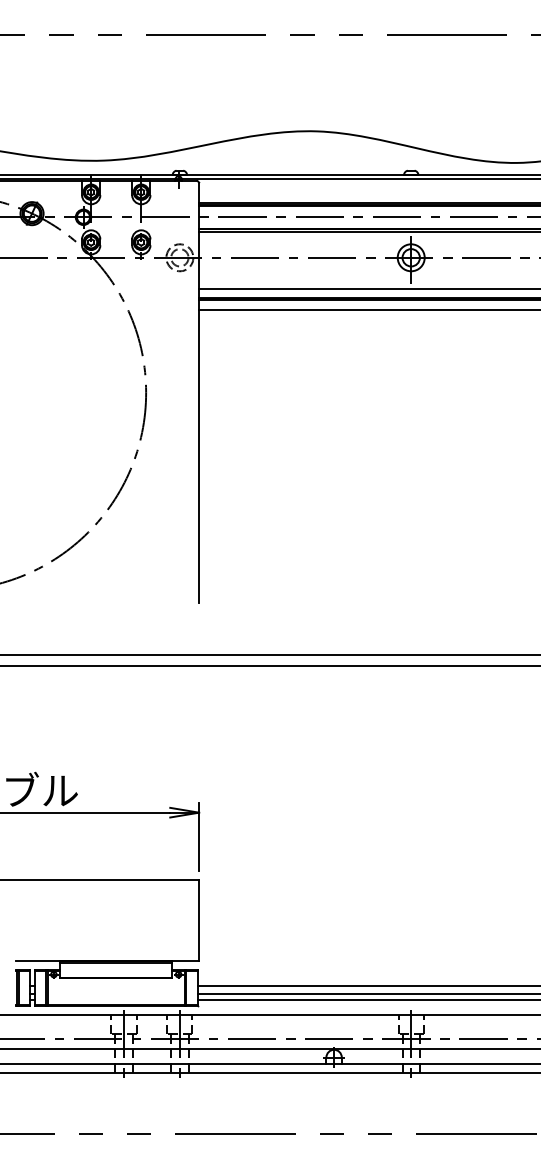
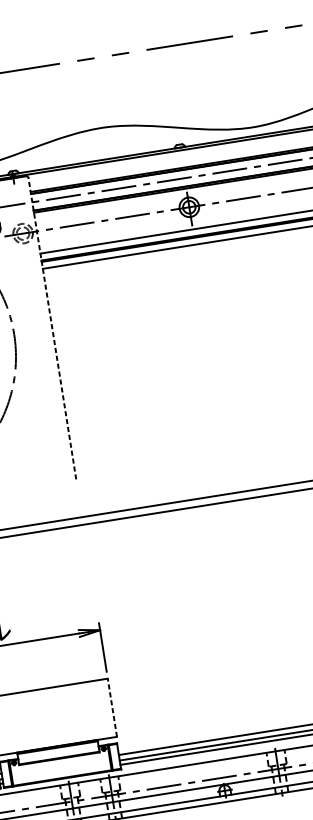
line: (199, 392) -> (52, 328), solid -> dashed
line: (199, 920) -> (112, 707), solid -> dashed

